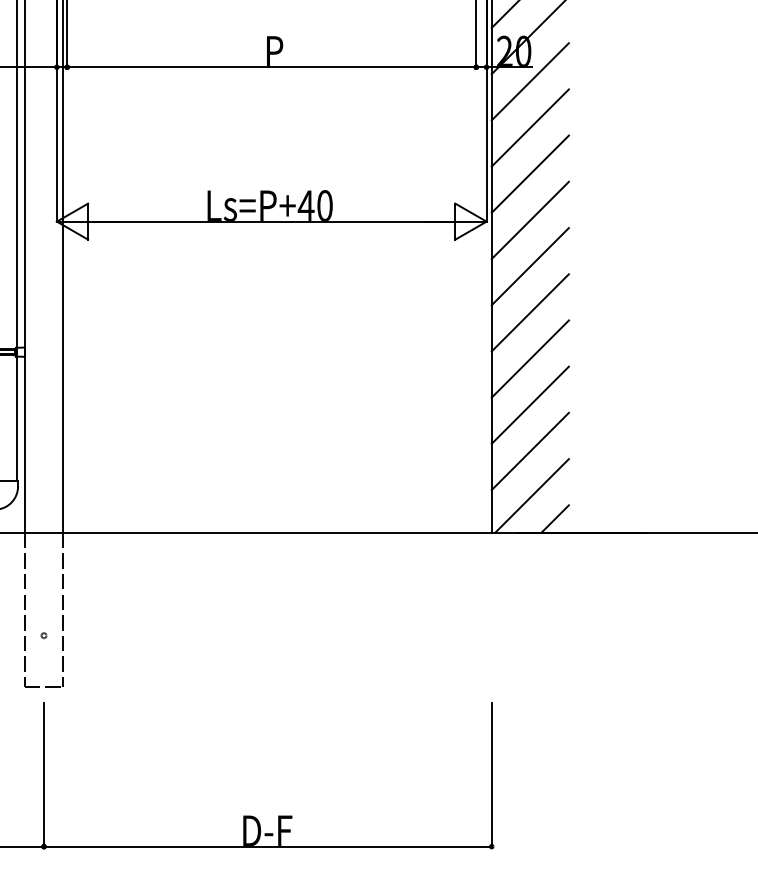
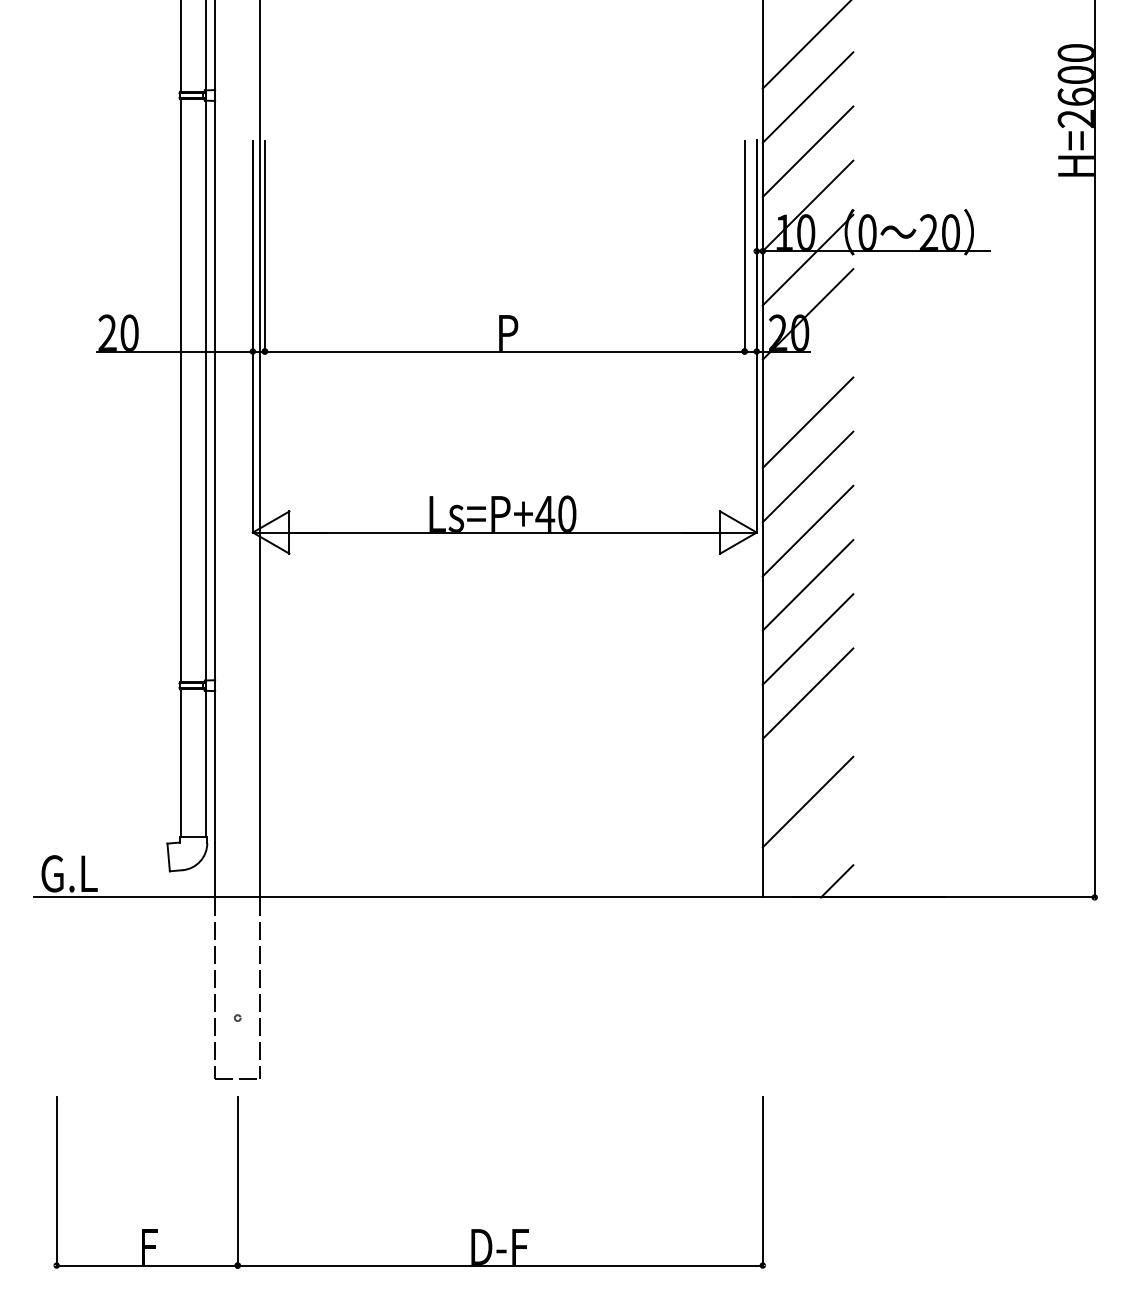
line: (529, 81) -> (807, 368), removed
line: (529, 404) -> (807, 747), removed
line: (531, 496) -> (809, 854), removed

